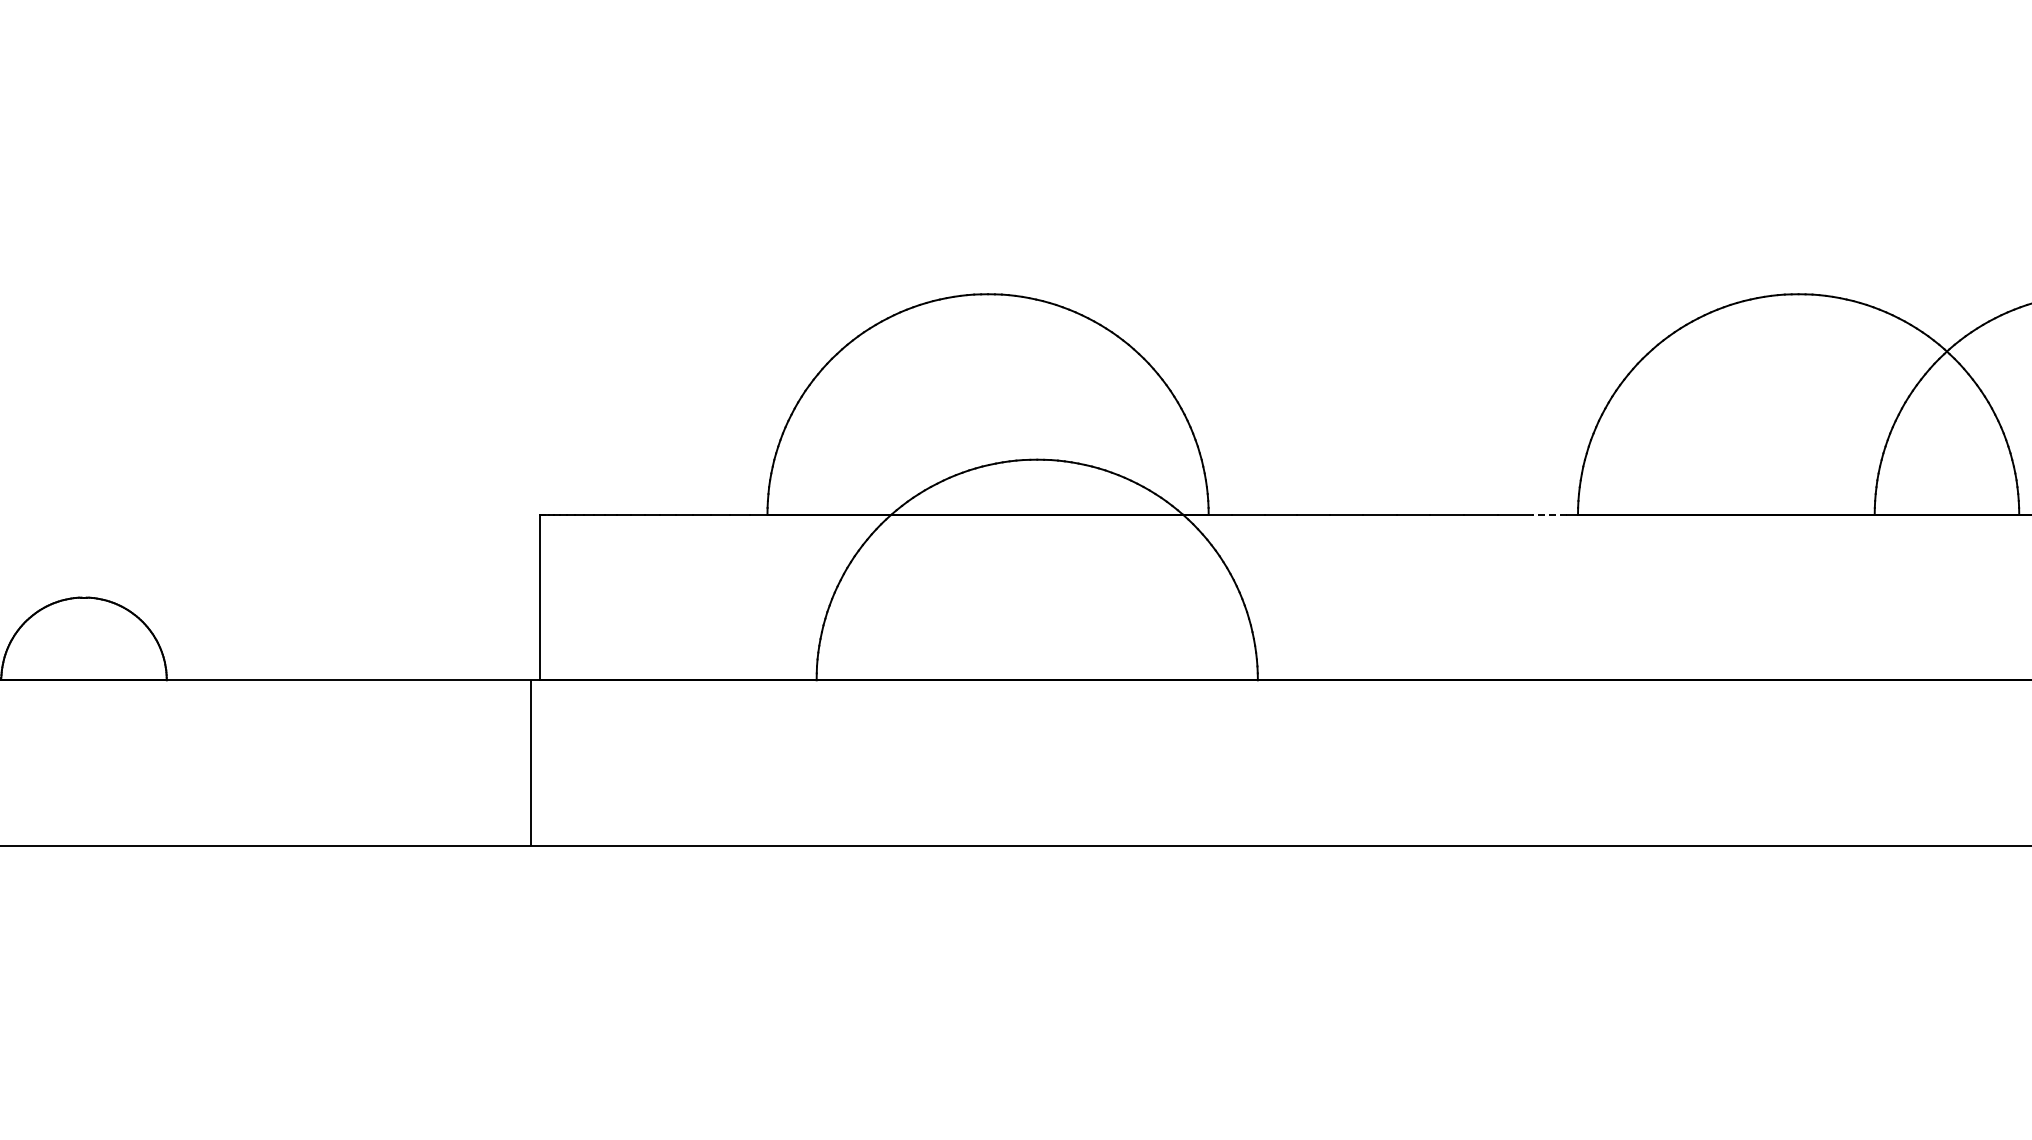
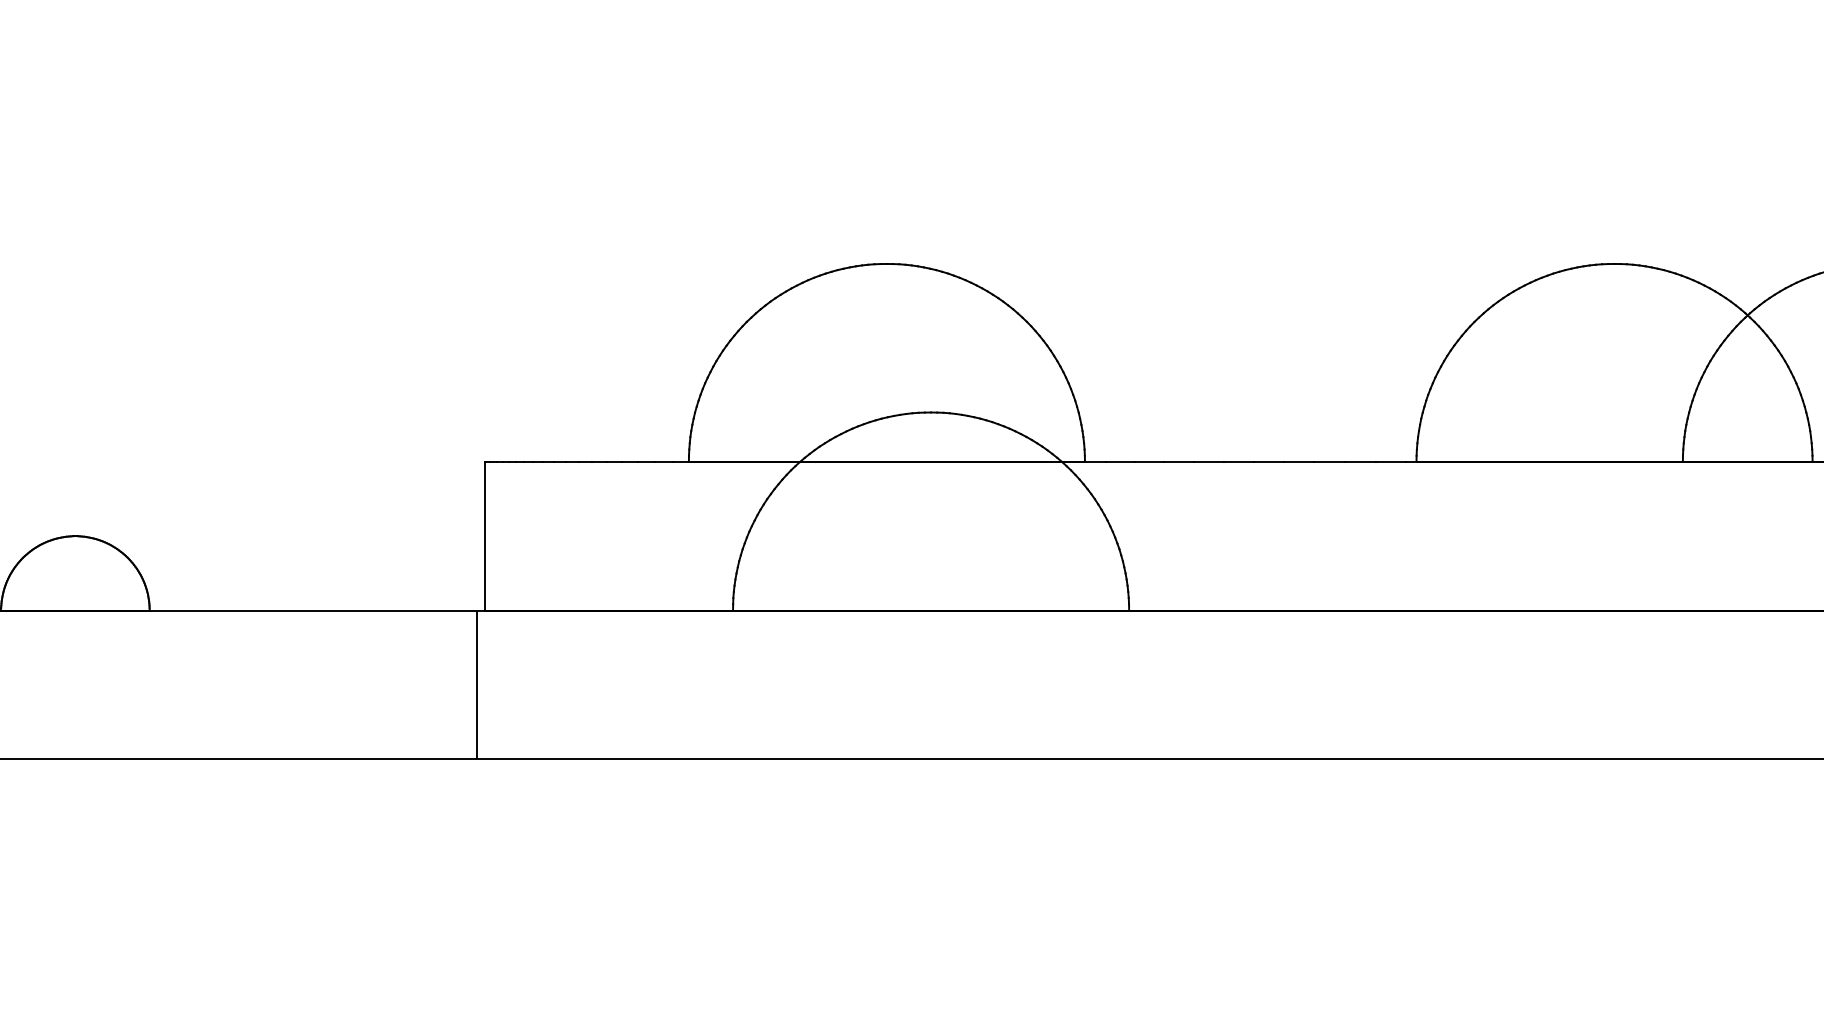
line: (1549, 514) -> (1390, 461), dashed -> solid

